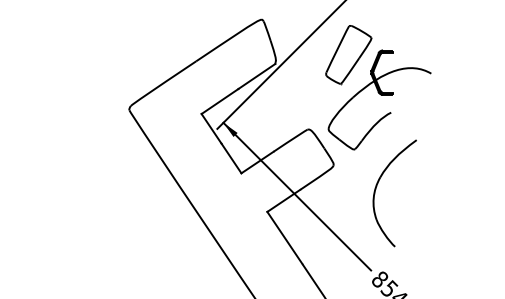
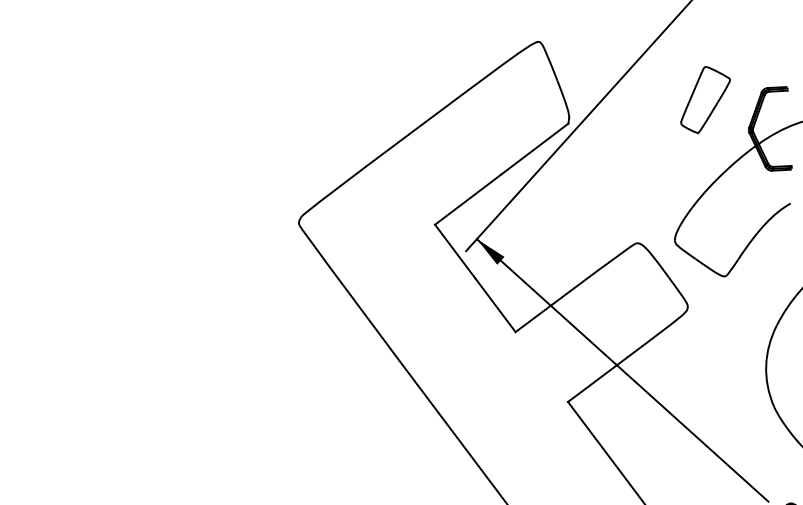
part: (348, 55) -> (704, 100), size x0.6

